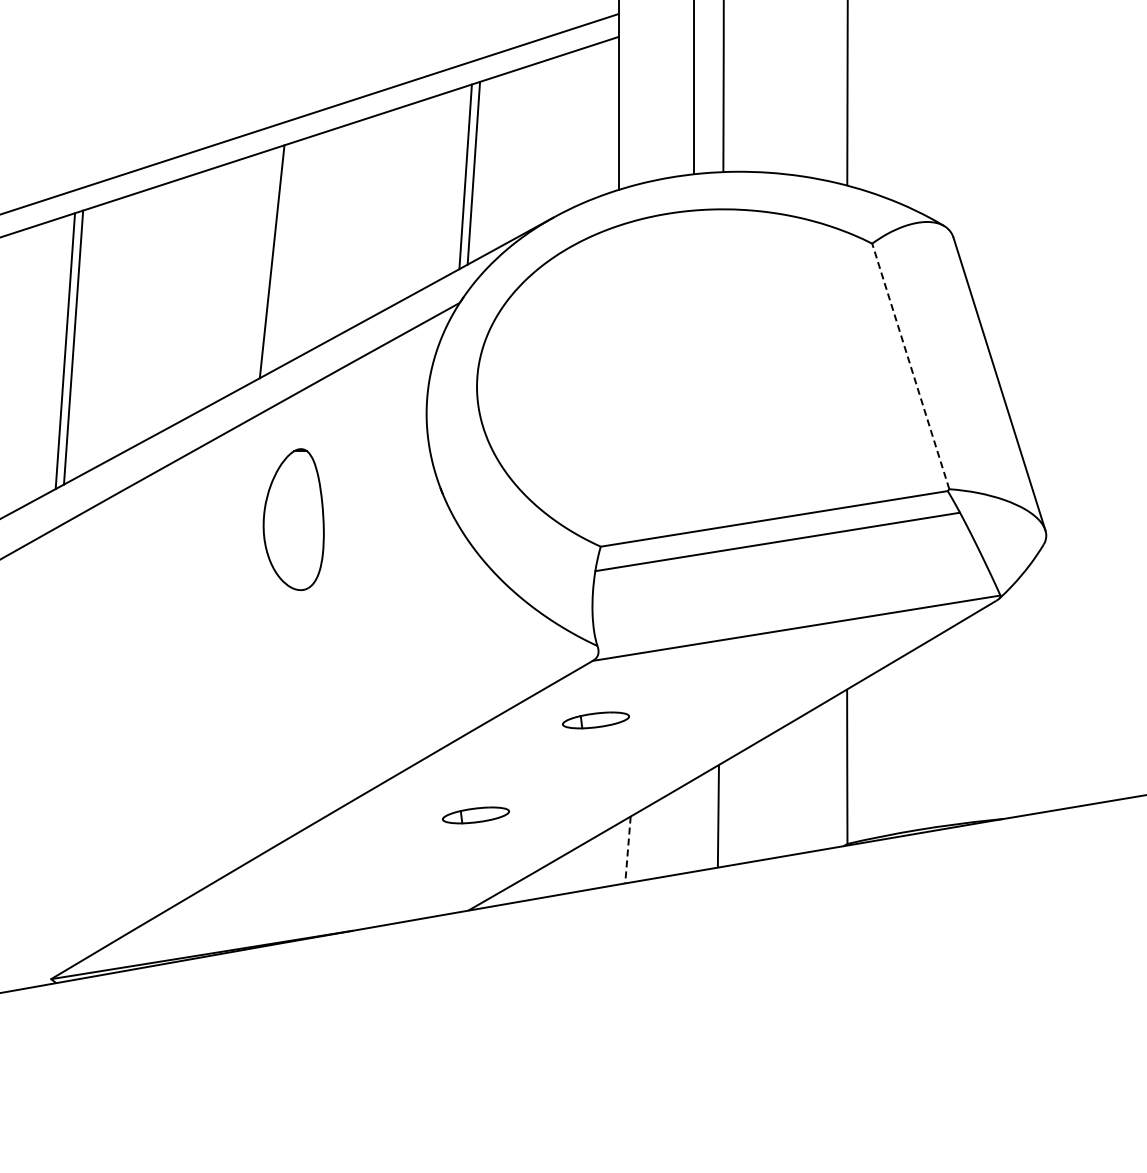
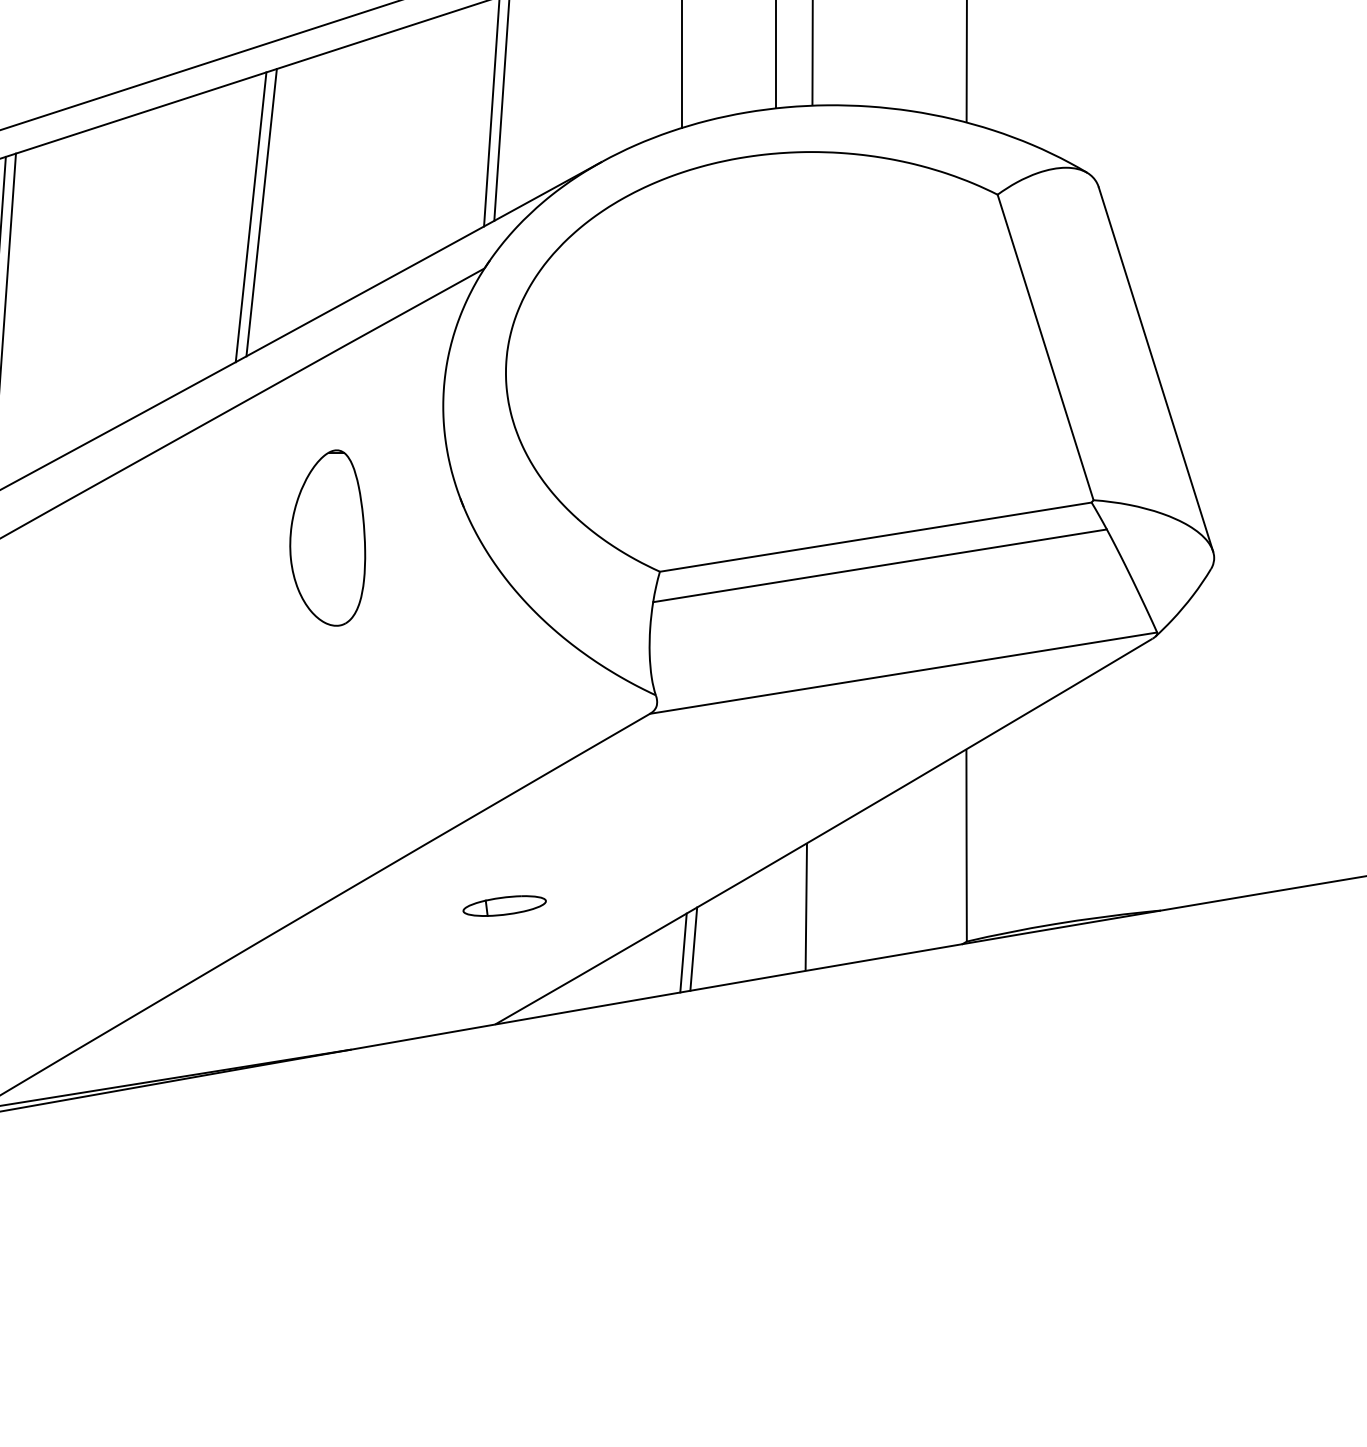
line: (280, 257) -> (261, 211), added
line: (910, 366) -> (1045, 347), dashed -> solid
part: (293, 519) -> (327, 537), moved
part: (596, 720) -> (654, 787), removed
line: (627, 850) -> (693, 949), dashed -> solid
line: (619, 852) -> (683, 952), added

